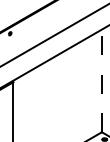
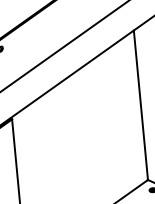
line: (101, 80) -> (140, 104), dashed -> solid

